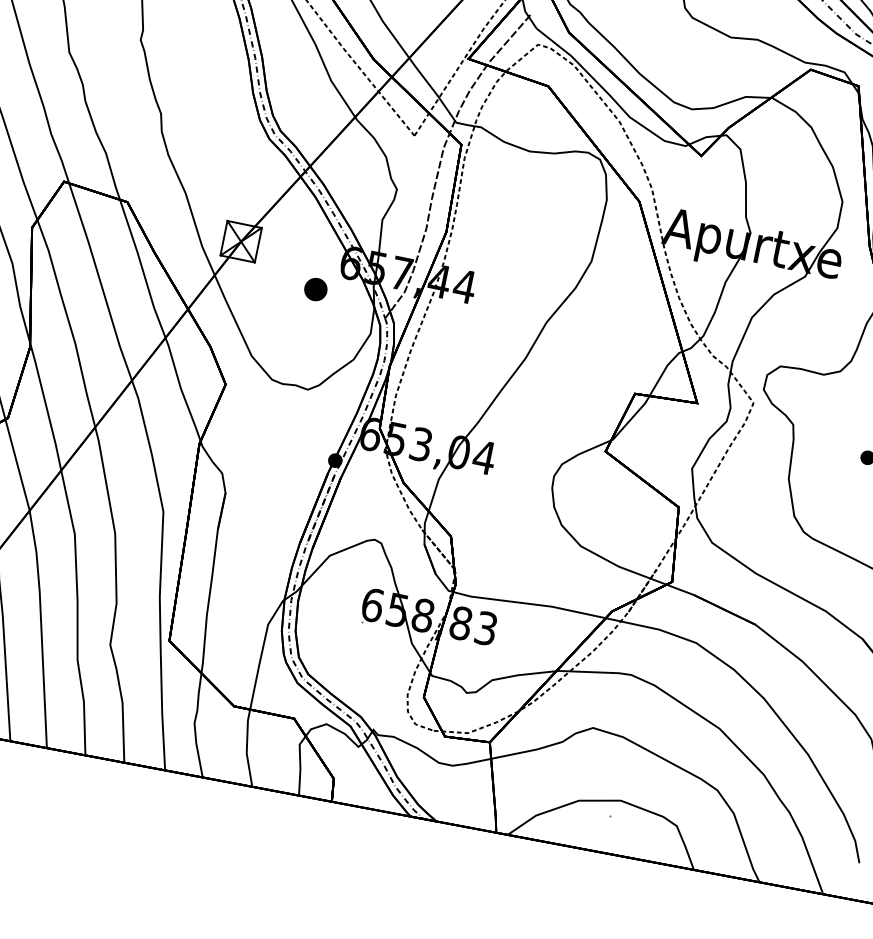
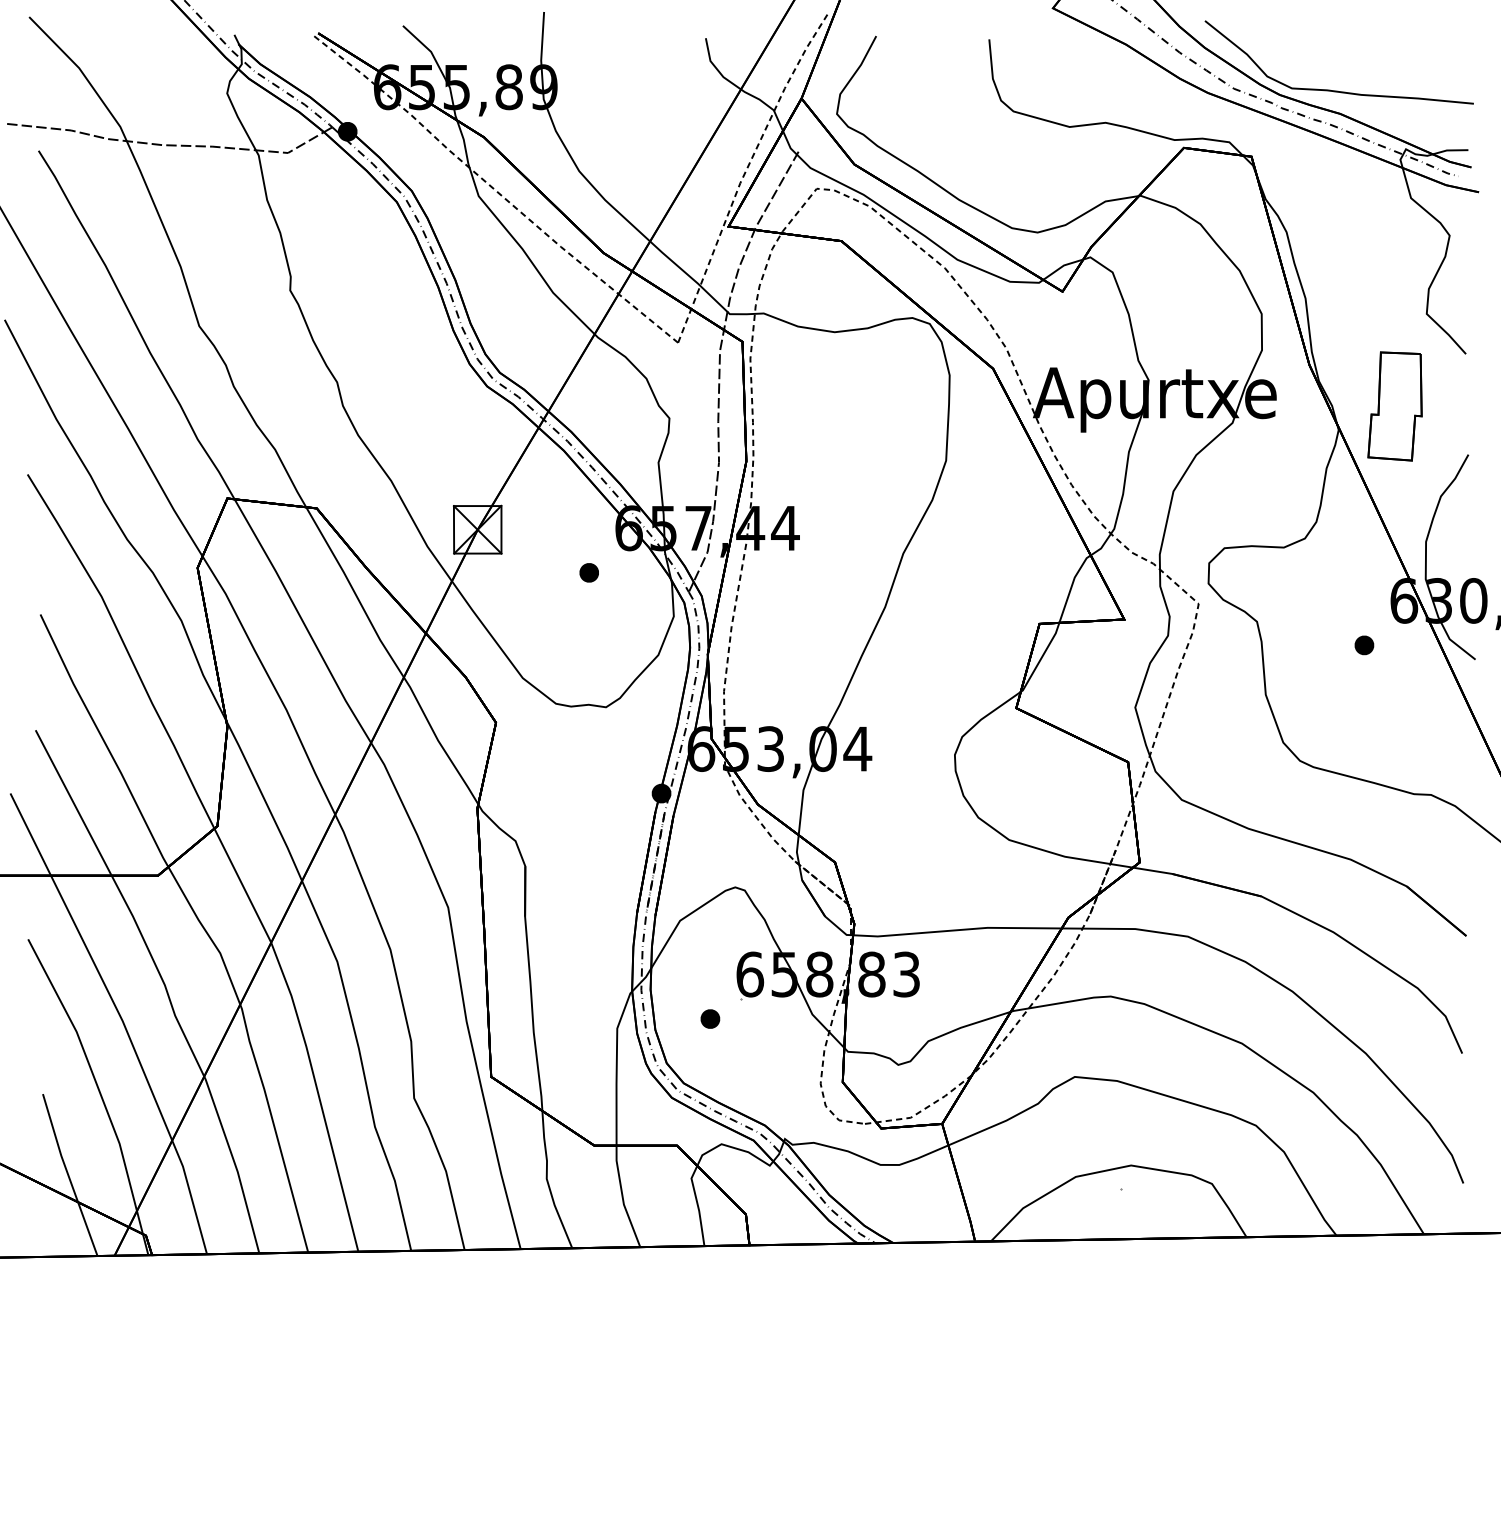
part: (315, 289) -> (588, 572), size x0.62
part: (337, 631) -> (710, 1018), added

